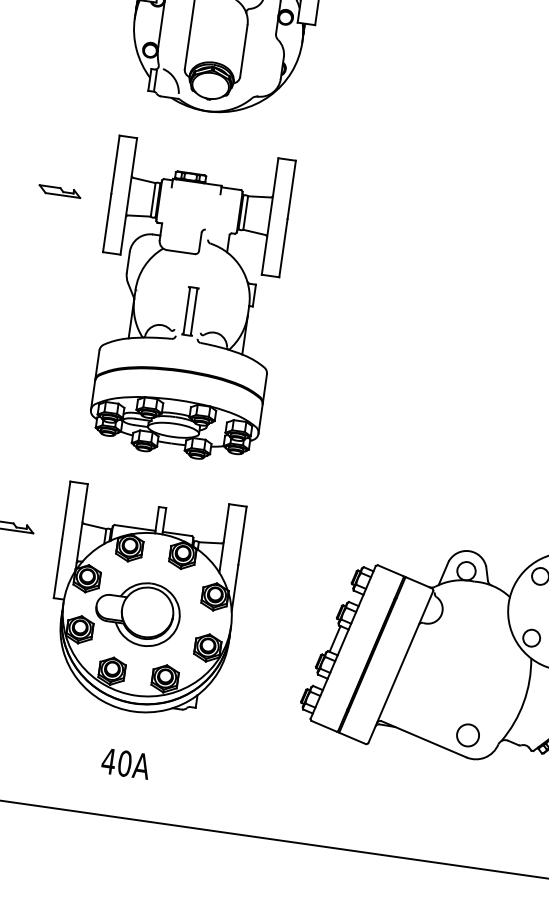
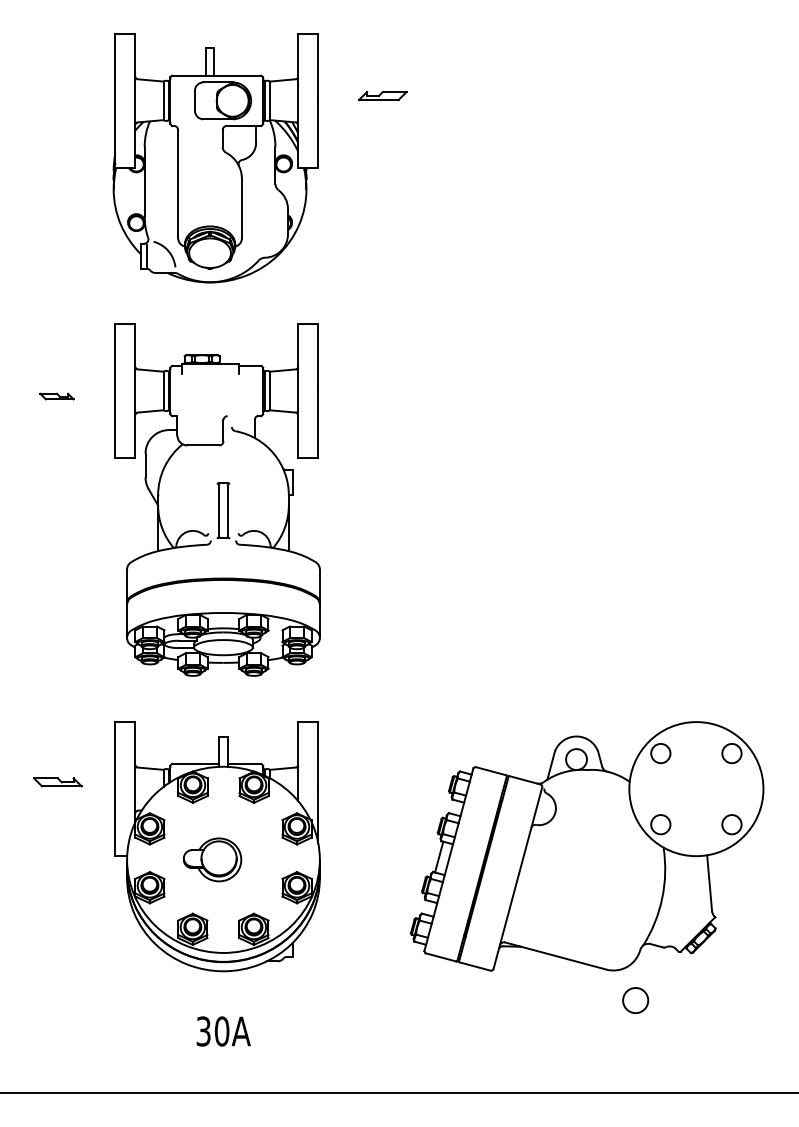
part: (59, 191) -> (56, 396), size x0.7
part: (137, 613) -> (212, 859), size x0.6
circle: (467, 735) -> (635, 1000), moved
text: (108, 761) -> (203, 1031), 40A -> 30A

